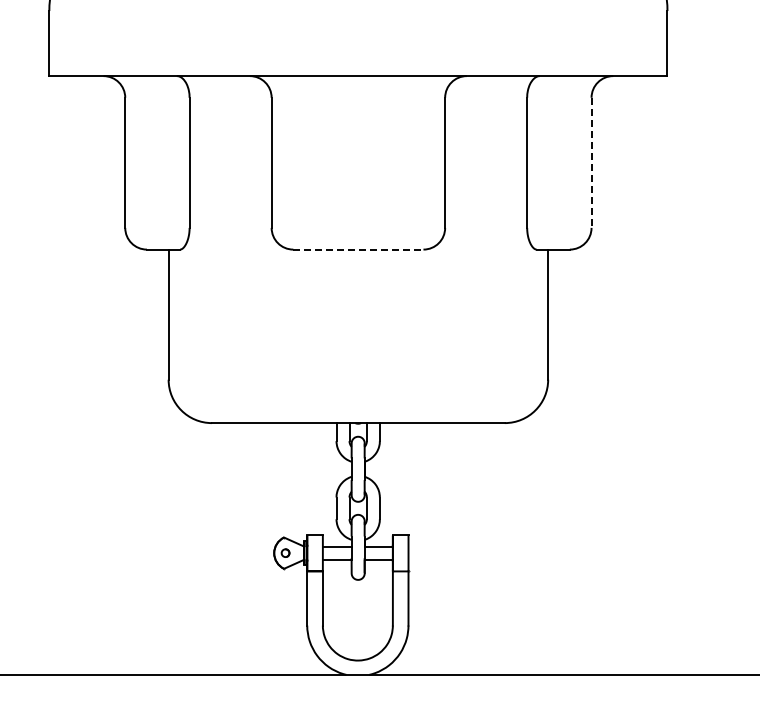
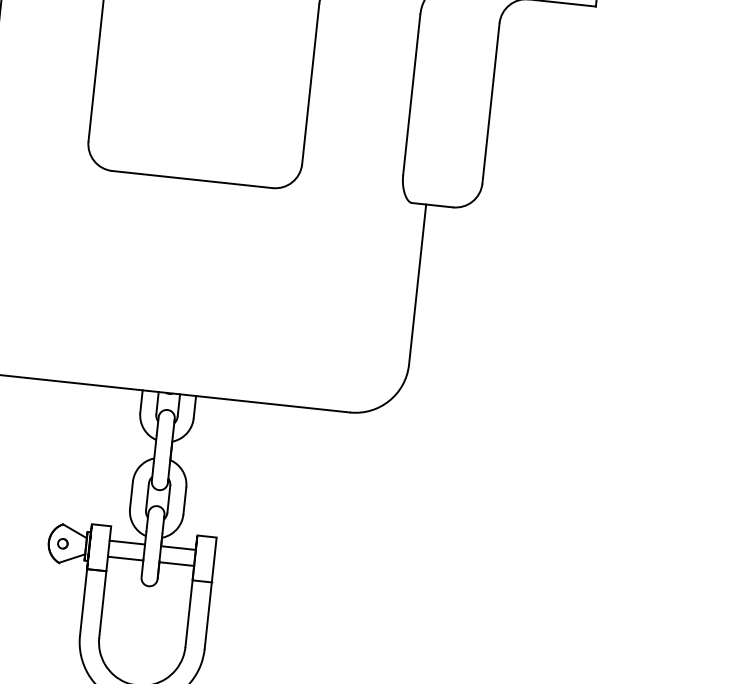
line: (591, 163) -> (490, 104), dashed -> solid
line: (358, 249) -> (192, 179), dashed -> solid

